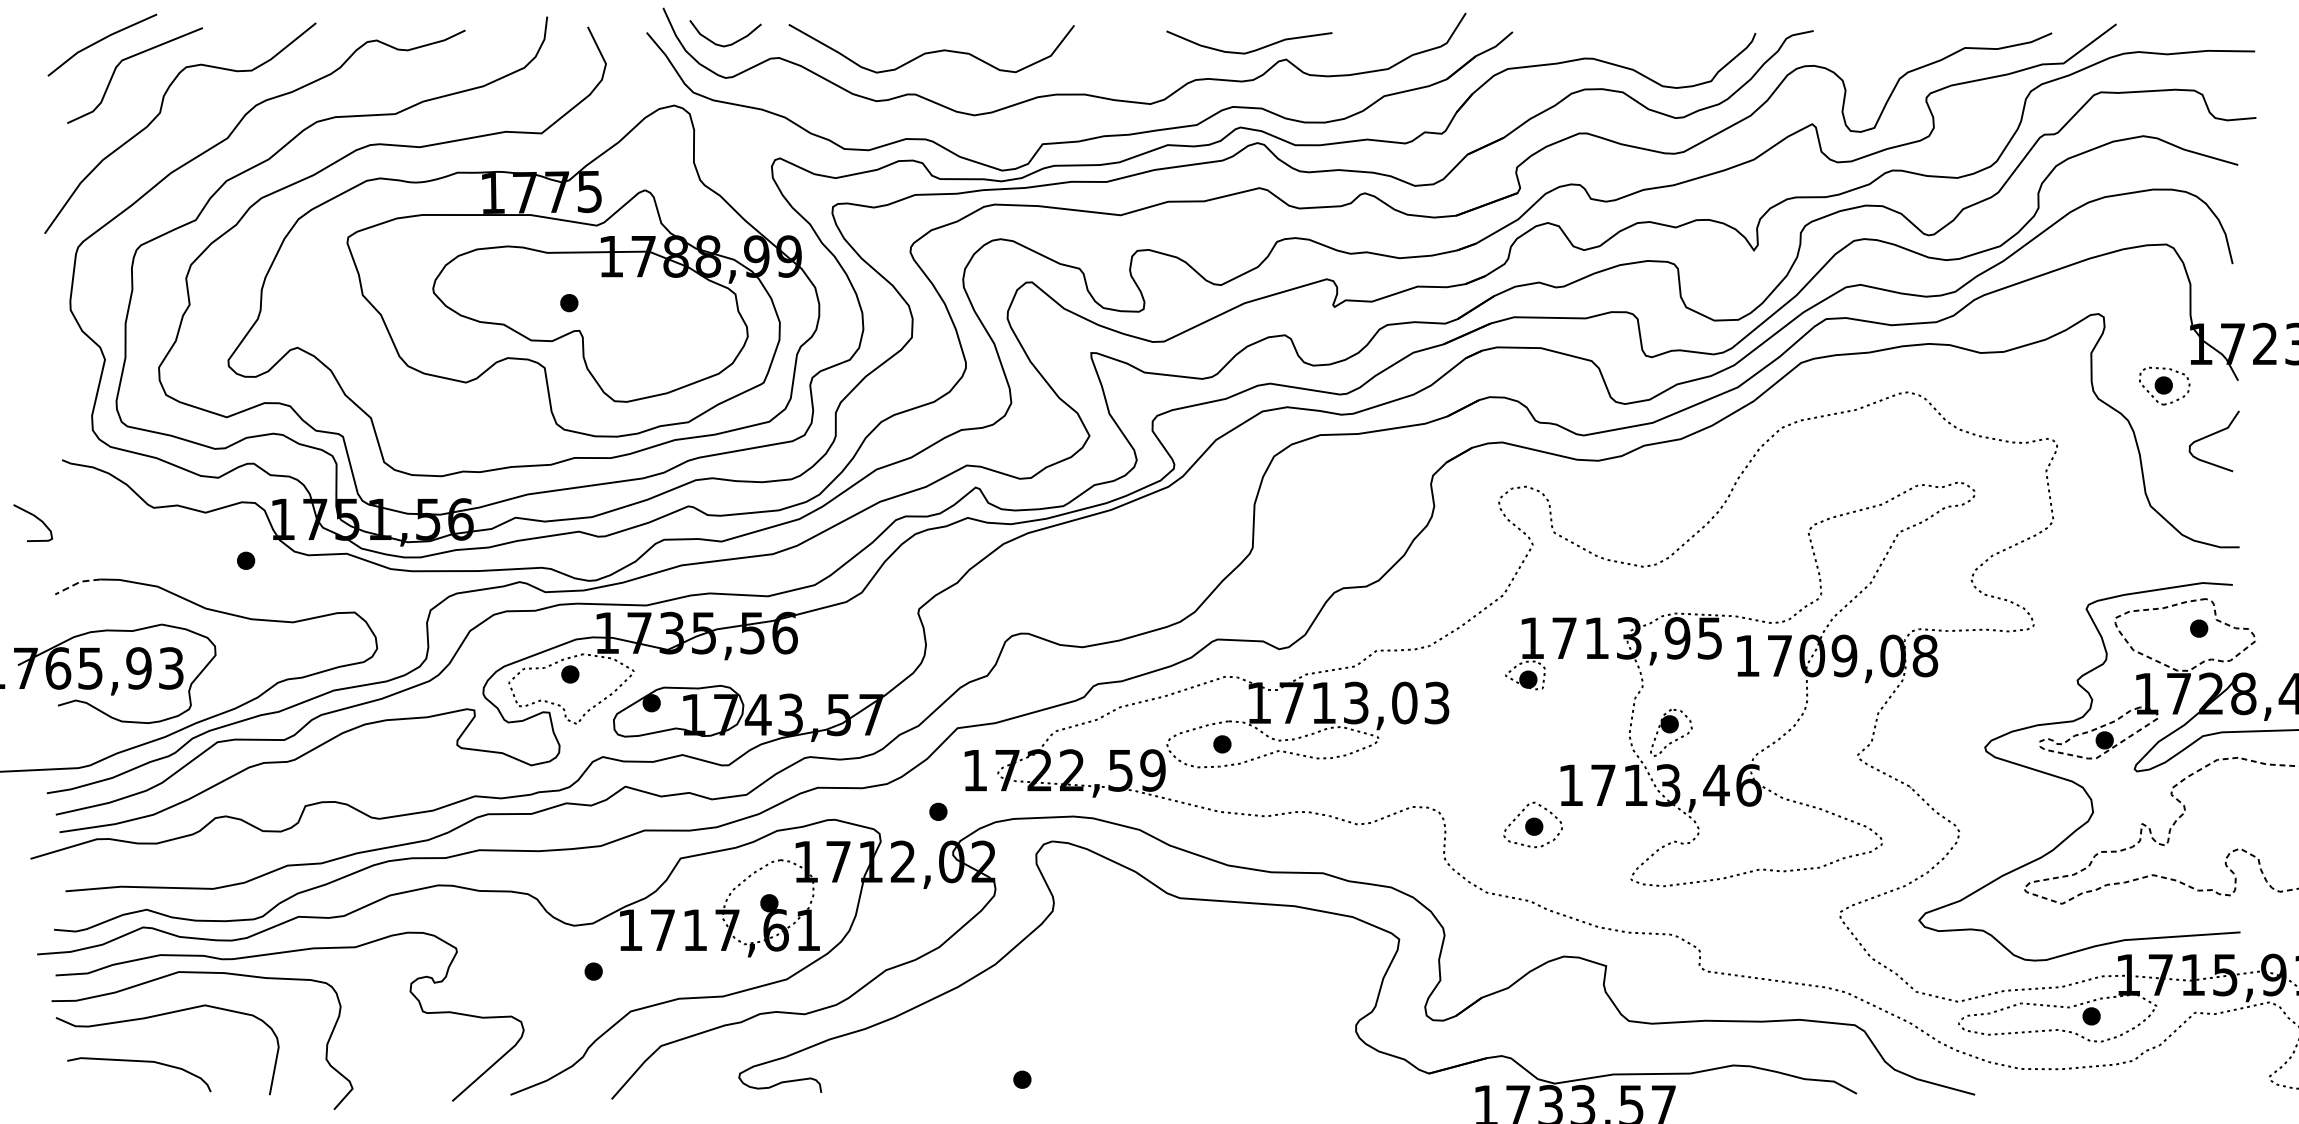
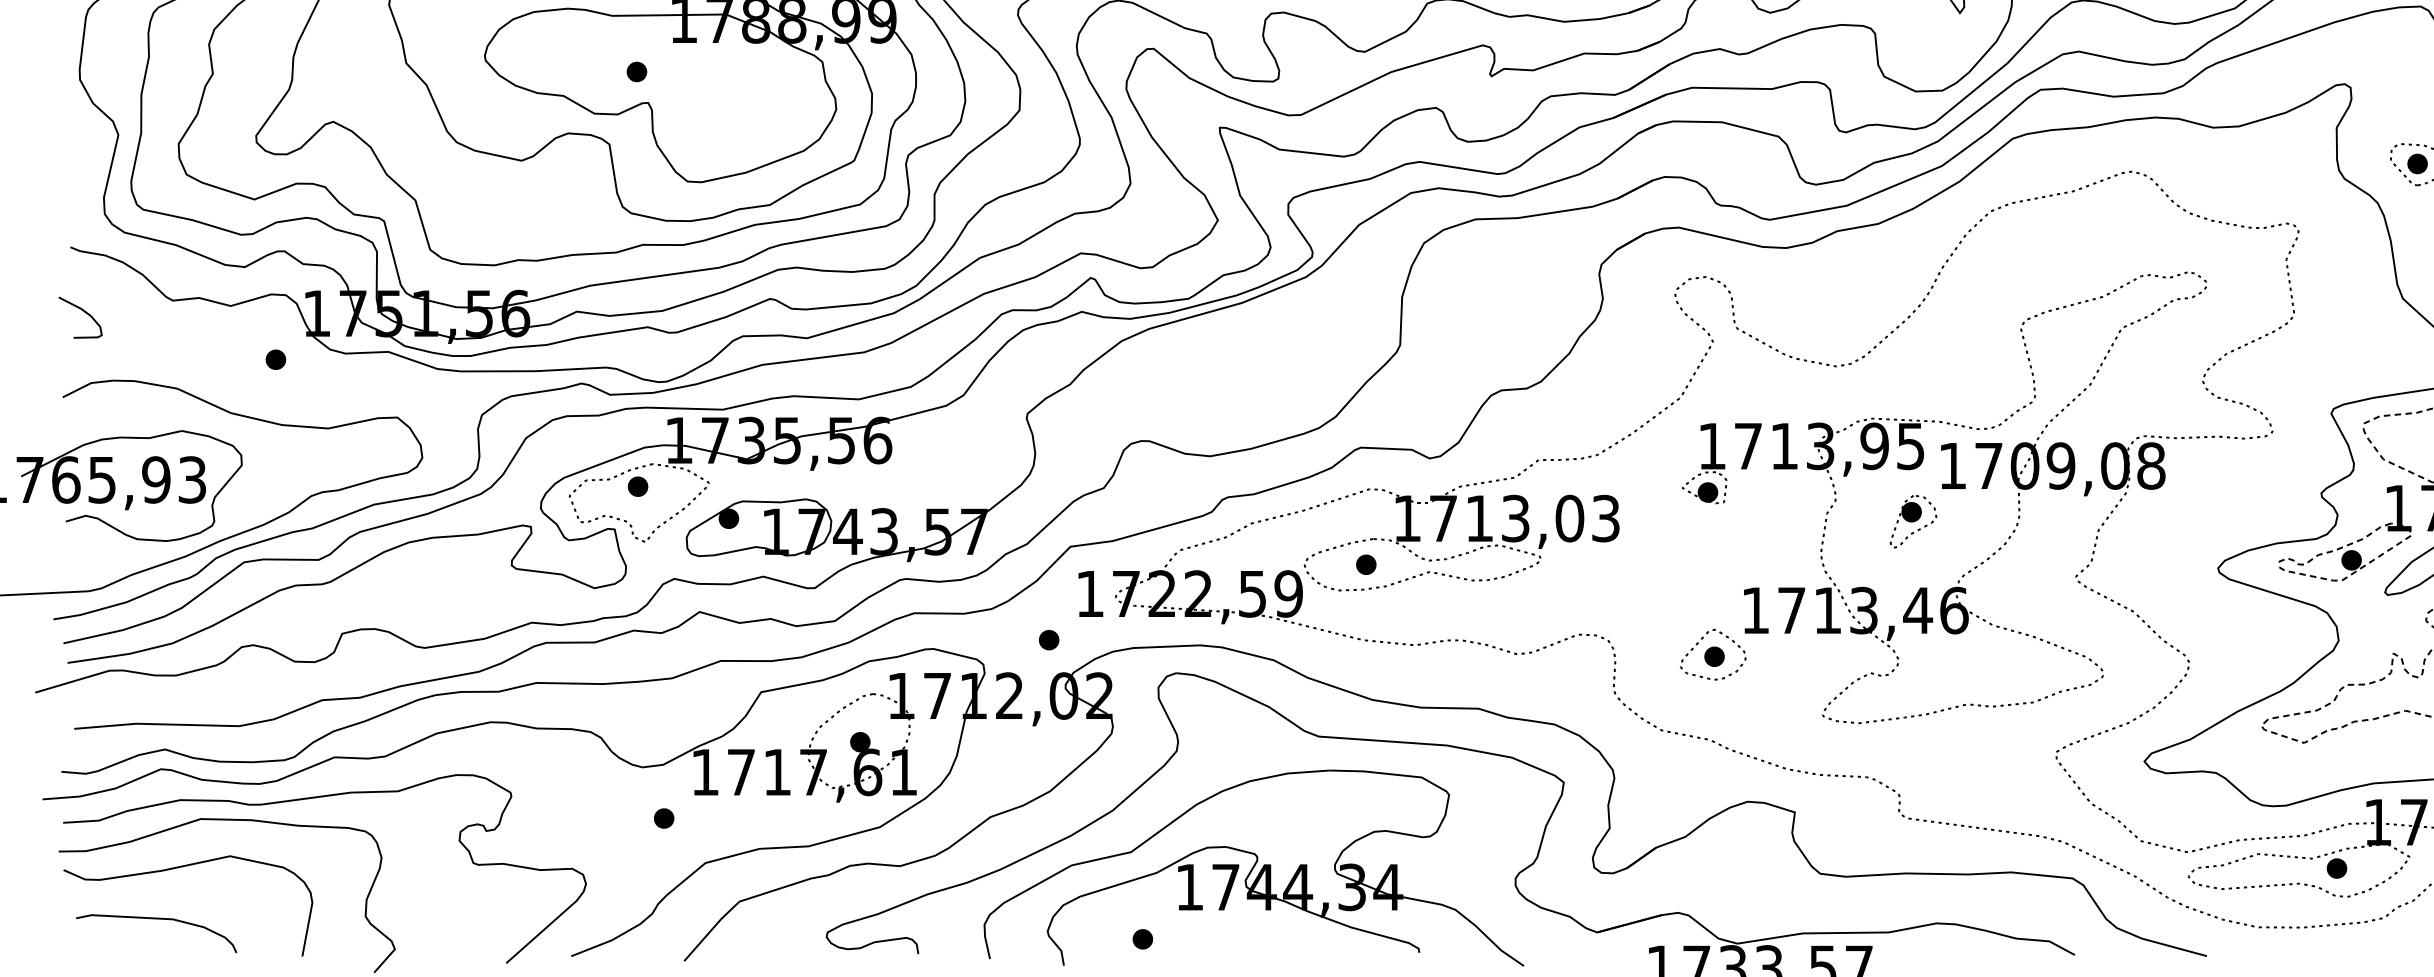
curve: (36, 518) -> (84, 312), moved
line: (77, 583) -> (87, 385), dashed -> solid
part: (1671, 732) -> (1913, 521), moved
part: (1121, 1015) -> (1253, 867), added

